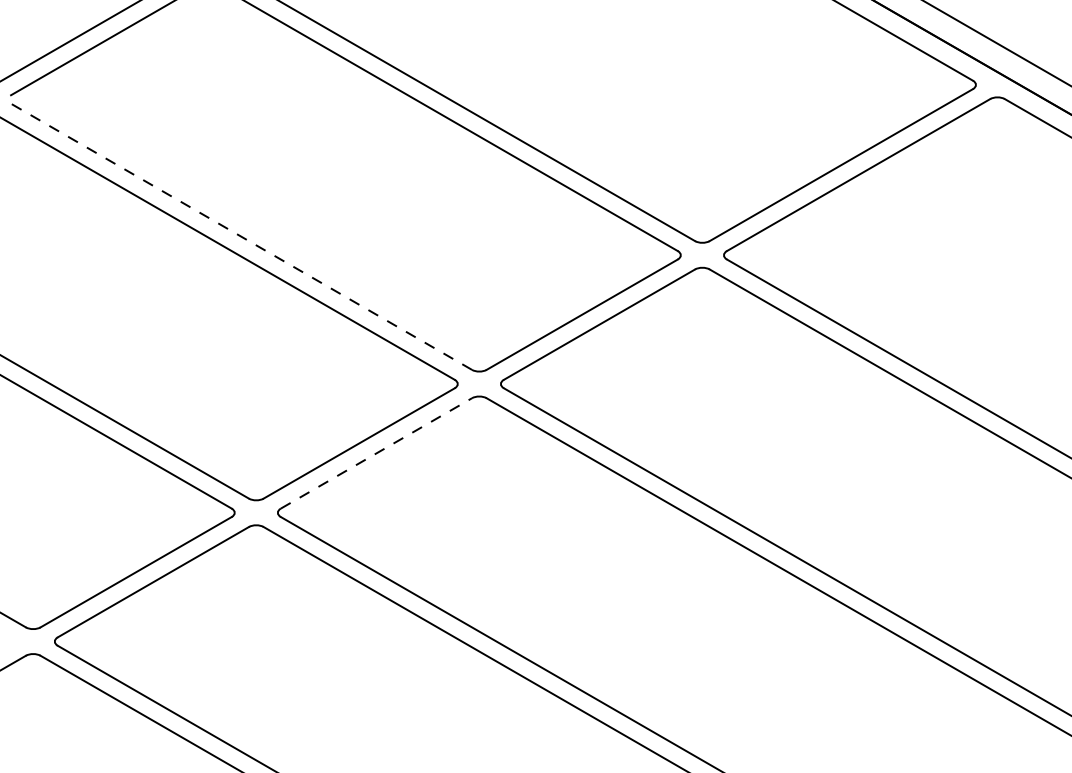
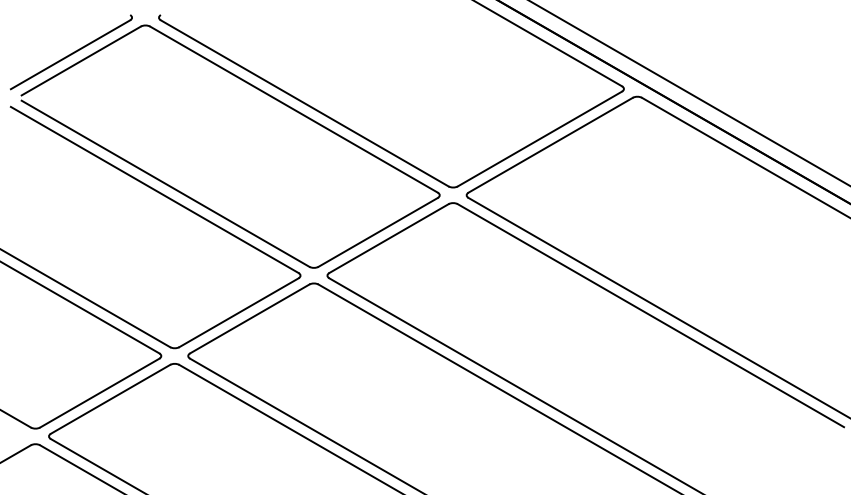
line: (241, 236) -> (165, 183), dashed -> solid
line: (376, 452) -> (249, 318), dashed -> solid

